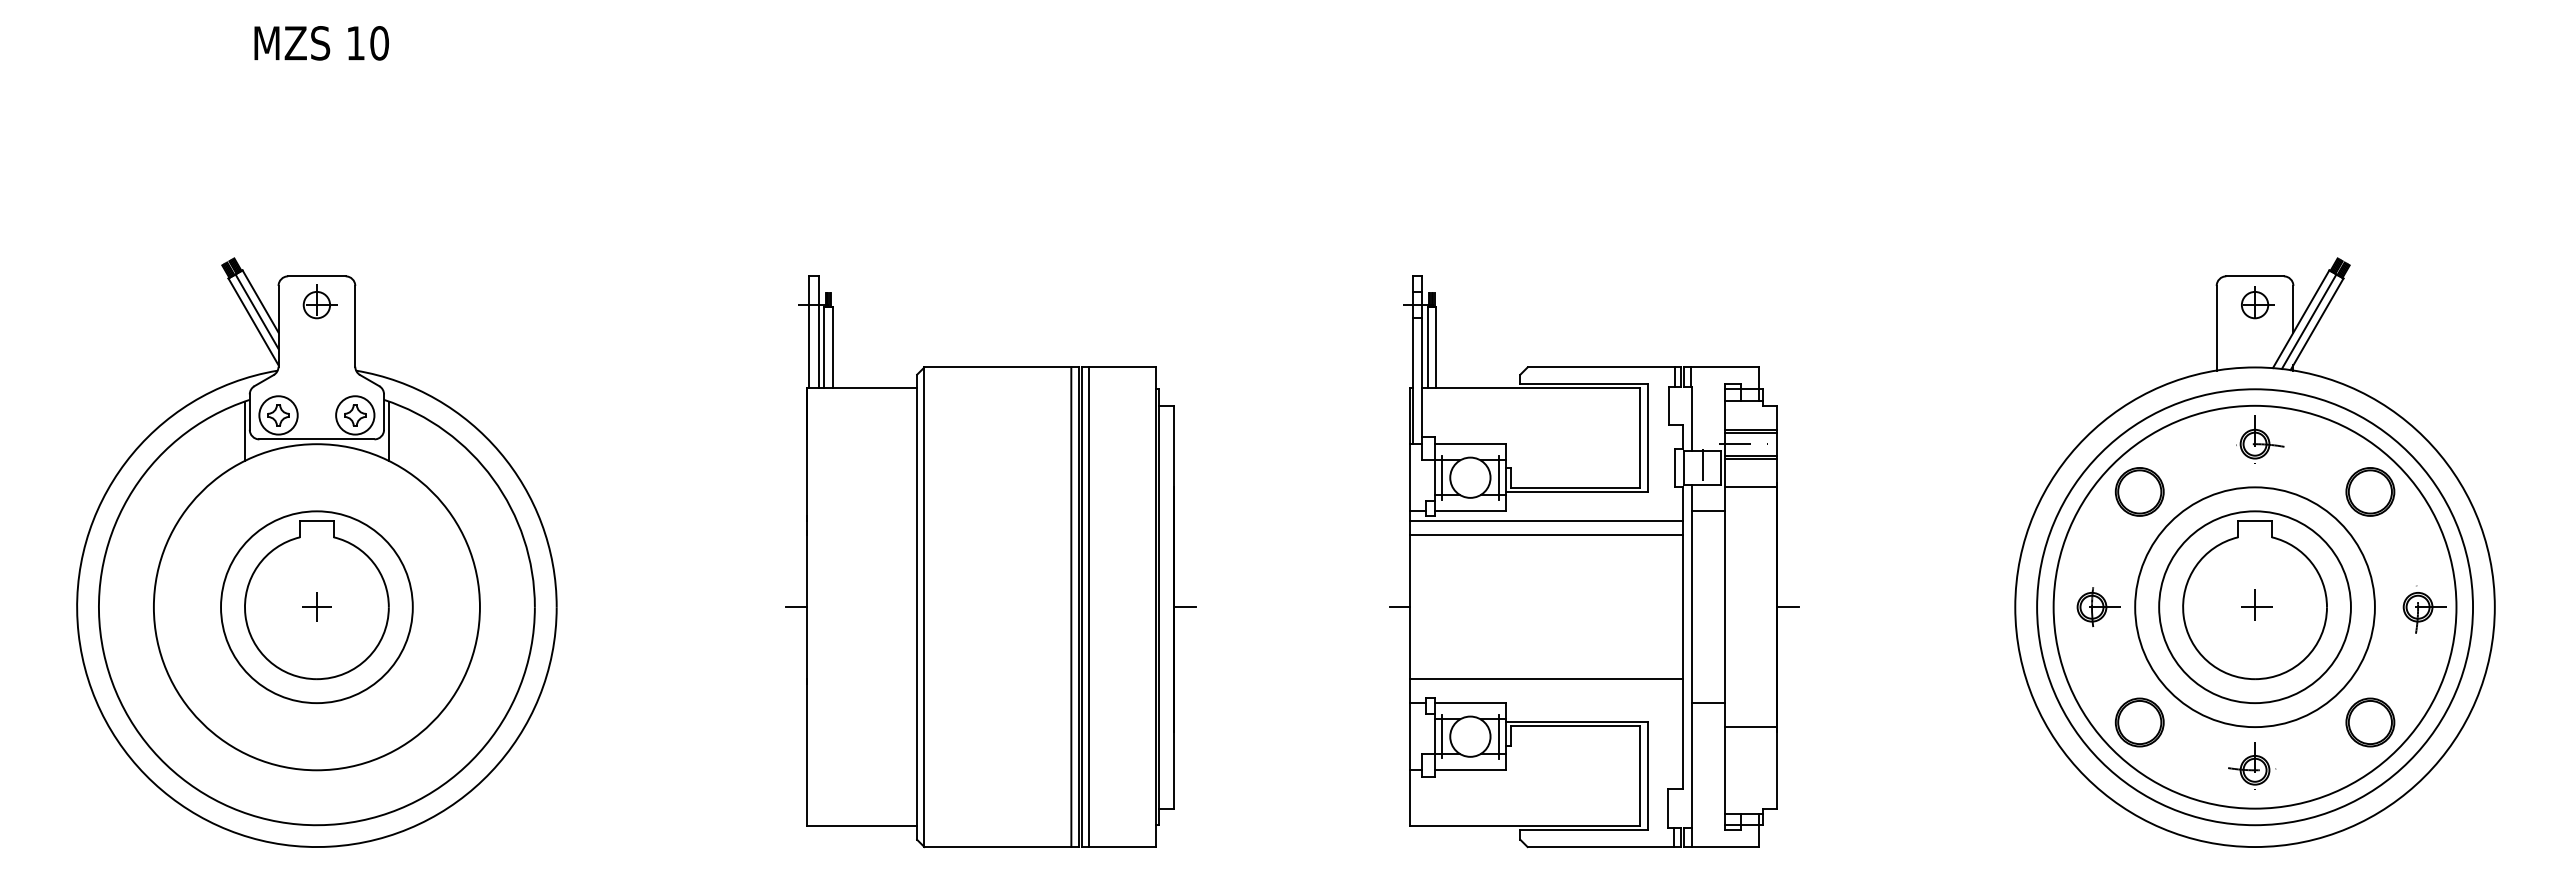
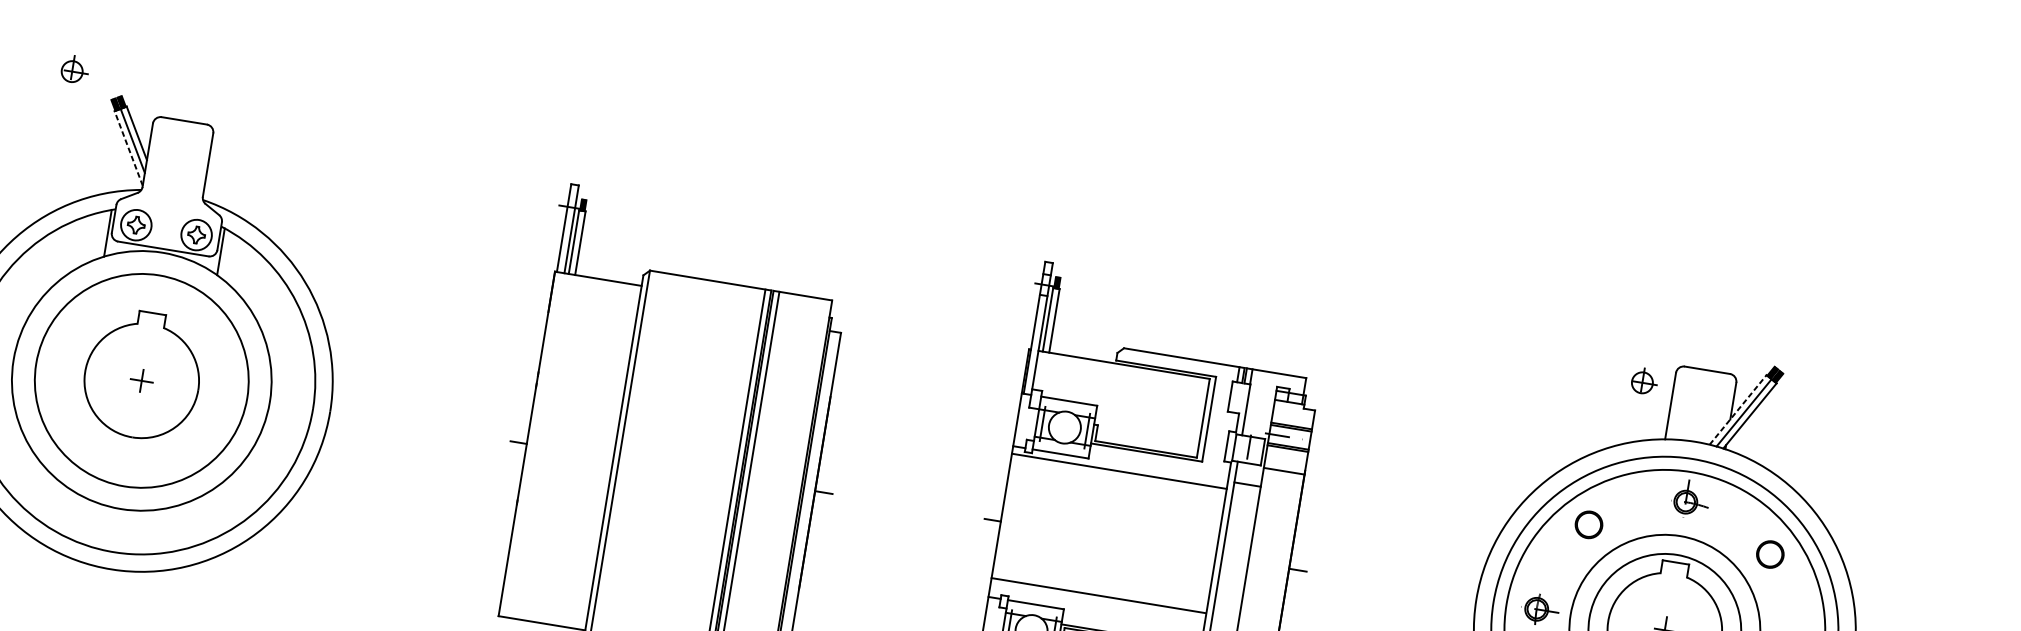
part: (319, 301) -> (74, 69), moved
part: (2257, 302) -> (1644, 381), moved
line: (2301, 318) -> (1738, 409), solid -> dashed
line: (253, 321) -> (128, 148), solid -> dashed
part: (2139, 491) -> (1588, 524), size x0.7
part: (2370, 491) -> (1770, 554), size x0.7
line: (1546, 535) -> (1117, 482), removed
circle: (316, 607) -> (141, 381), size x1.4

